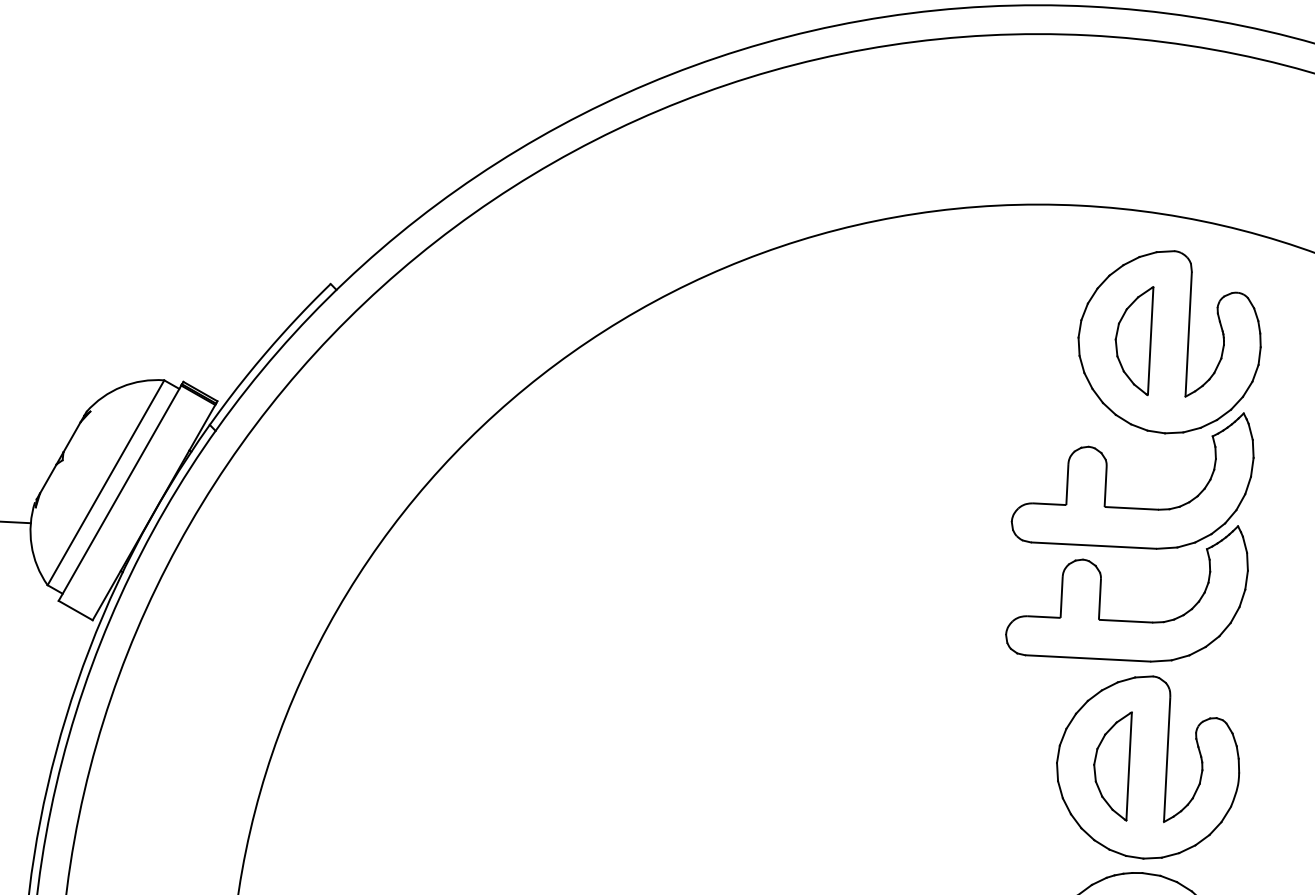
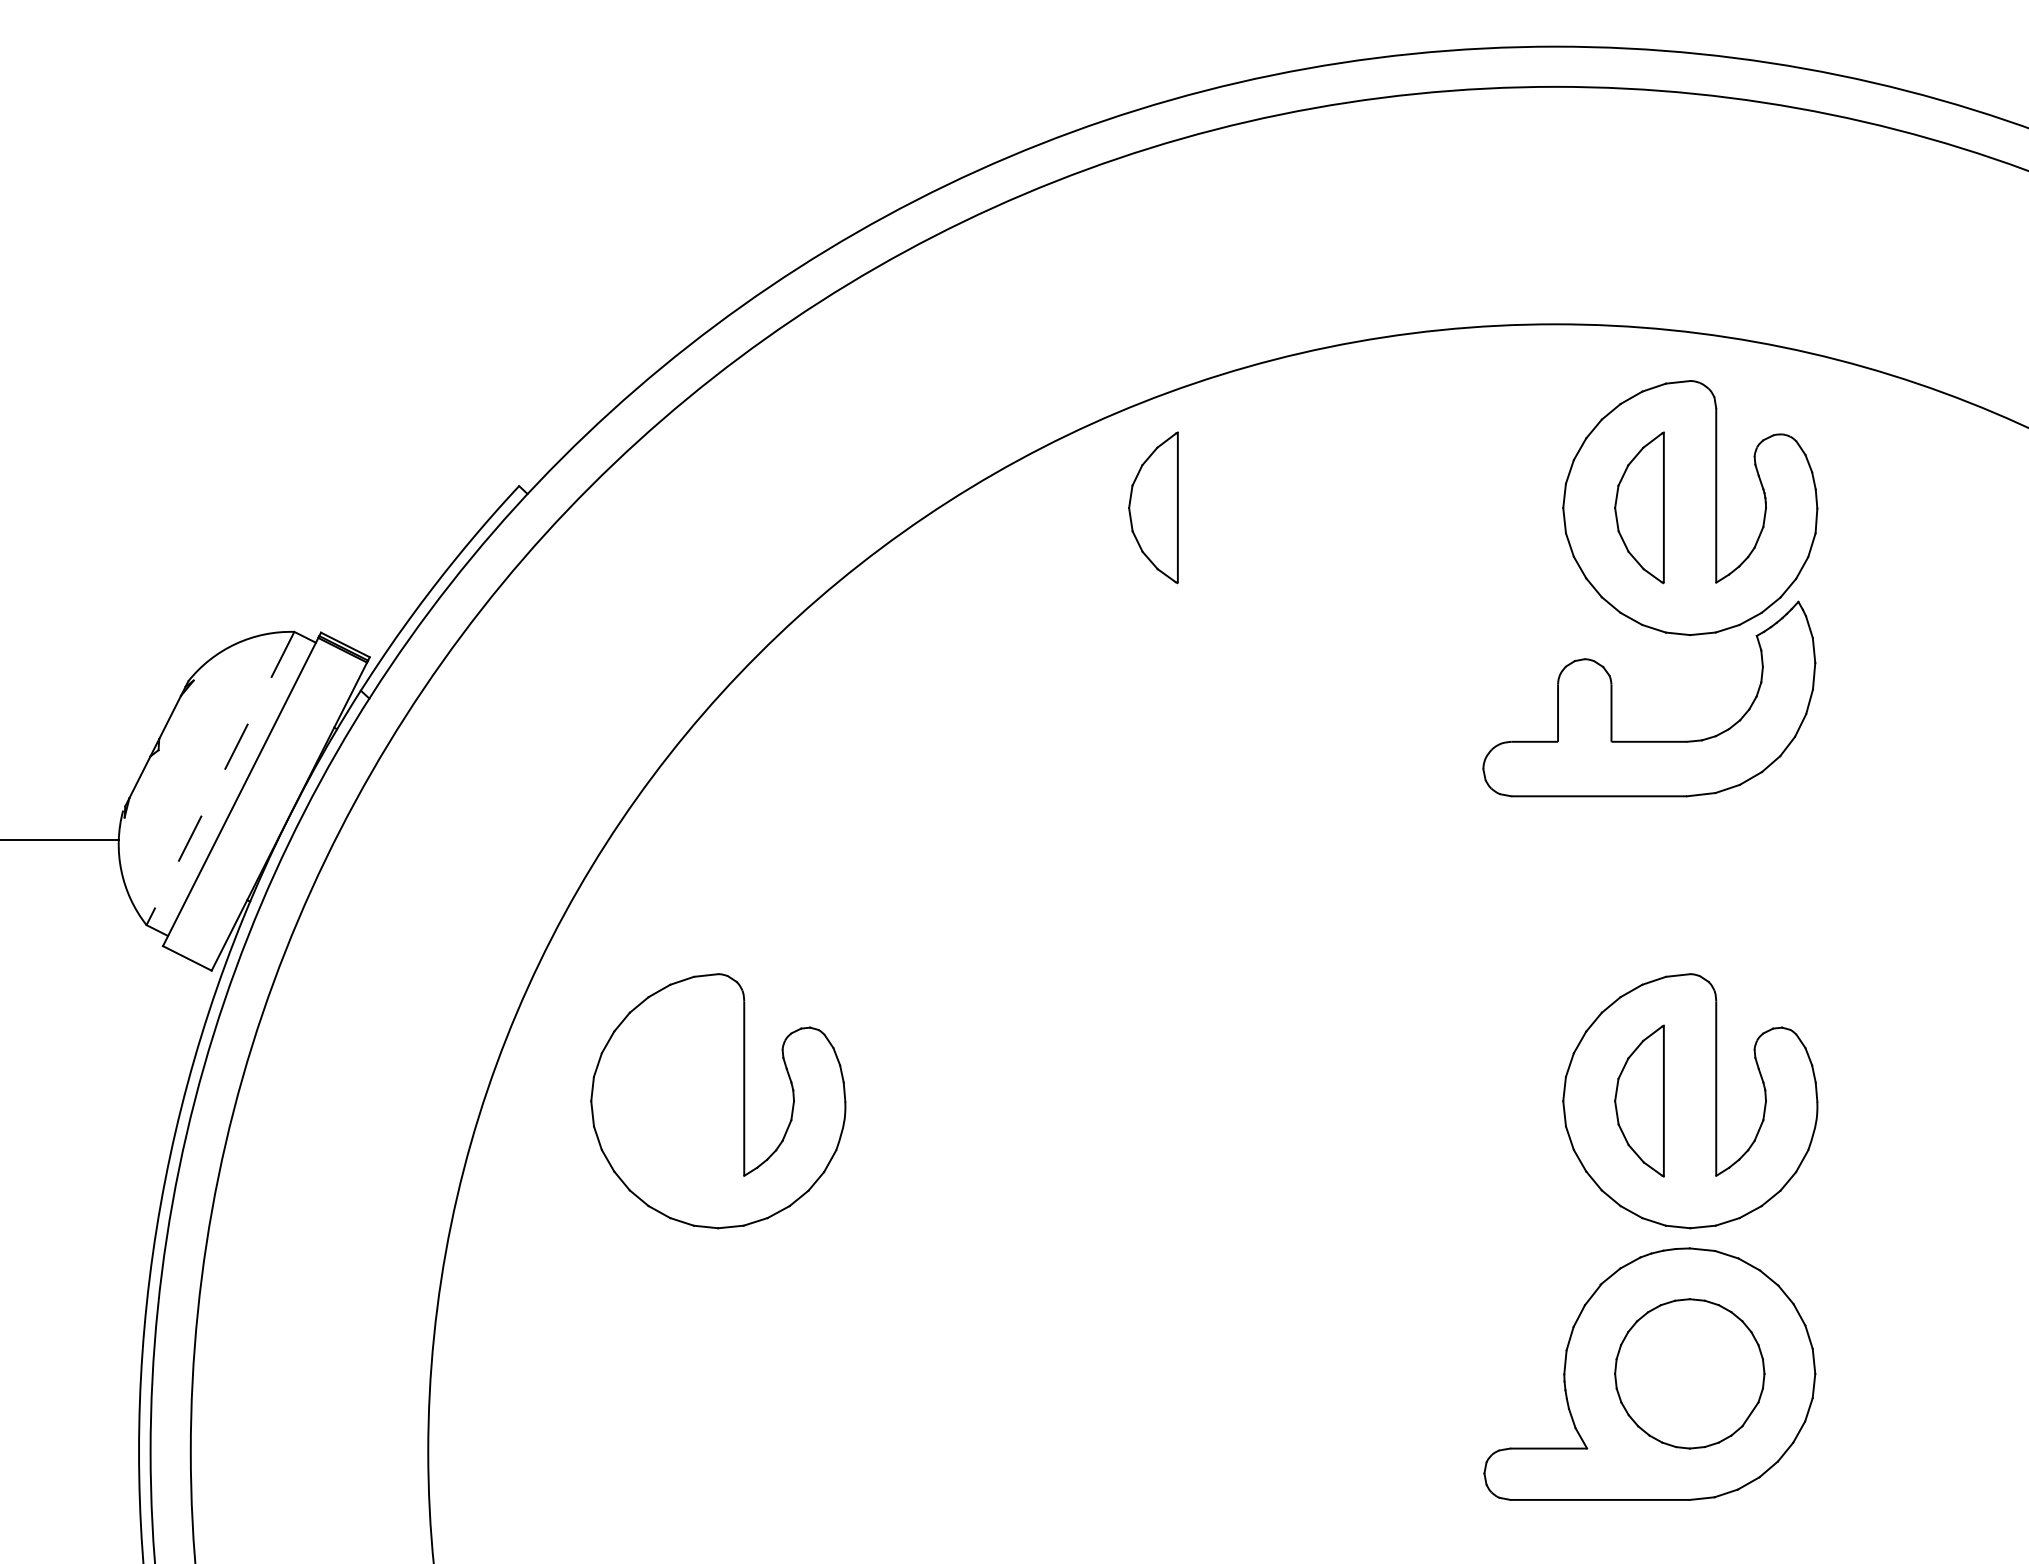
part: (784, 322) -> (1153, 507), added
line: (106, 482) -> (220, 778), solid -> dashed
part: (1101, 589) -> (1612, 856), removed
part: (451, 732) -> (718, 1101), added

